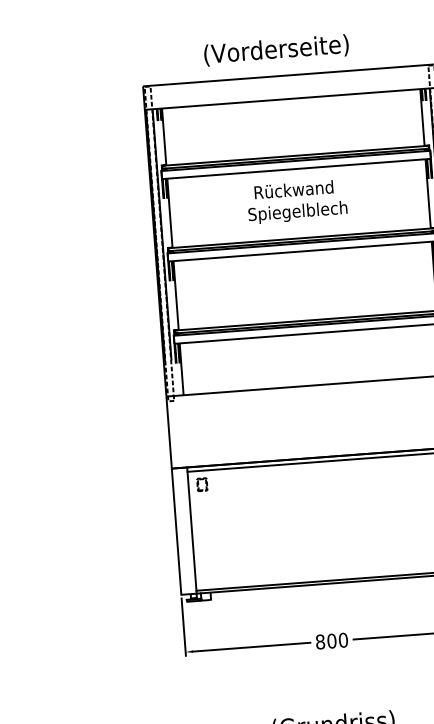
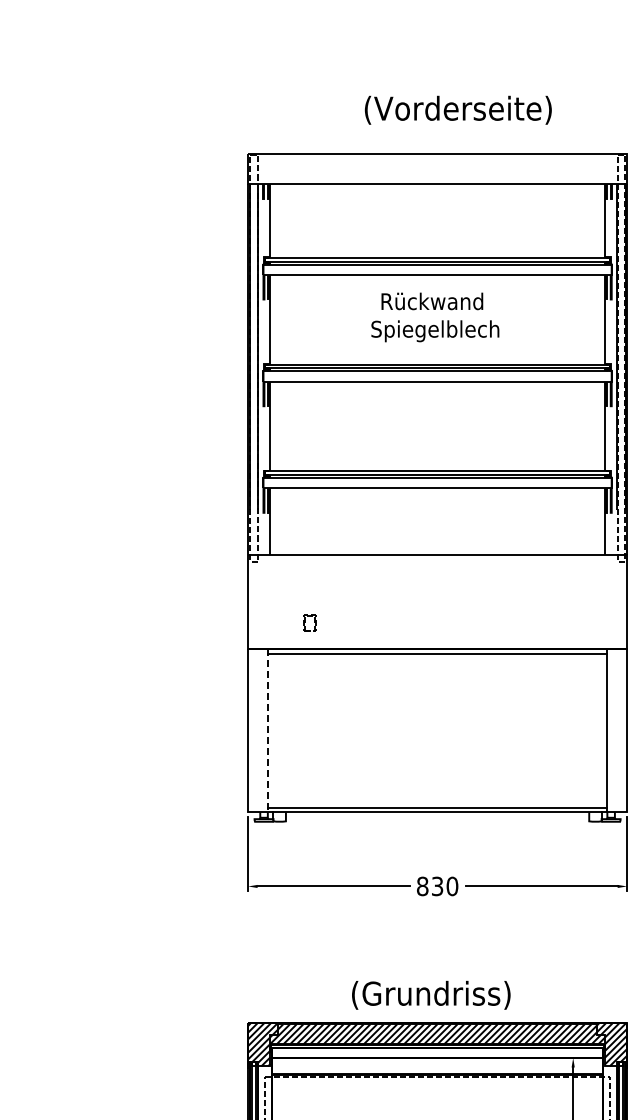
text: (275, 49) -> (457, 109), moved
part: (202, 484) -> (309, 622), moved
line: (191, 530) -> (267, 730), solid -> dashed
text: (331, 641) -> (437, 886), 800 -> 830

